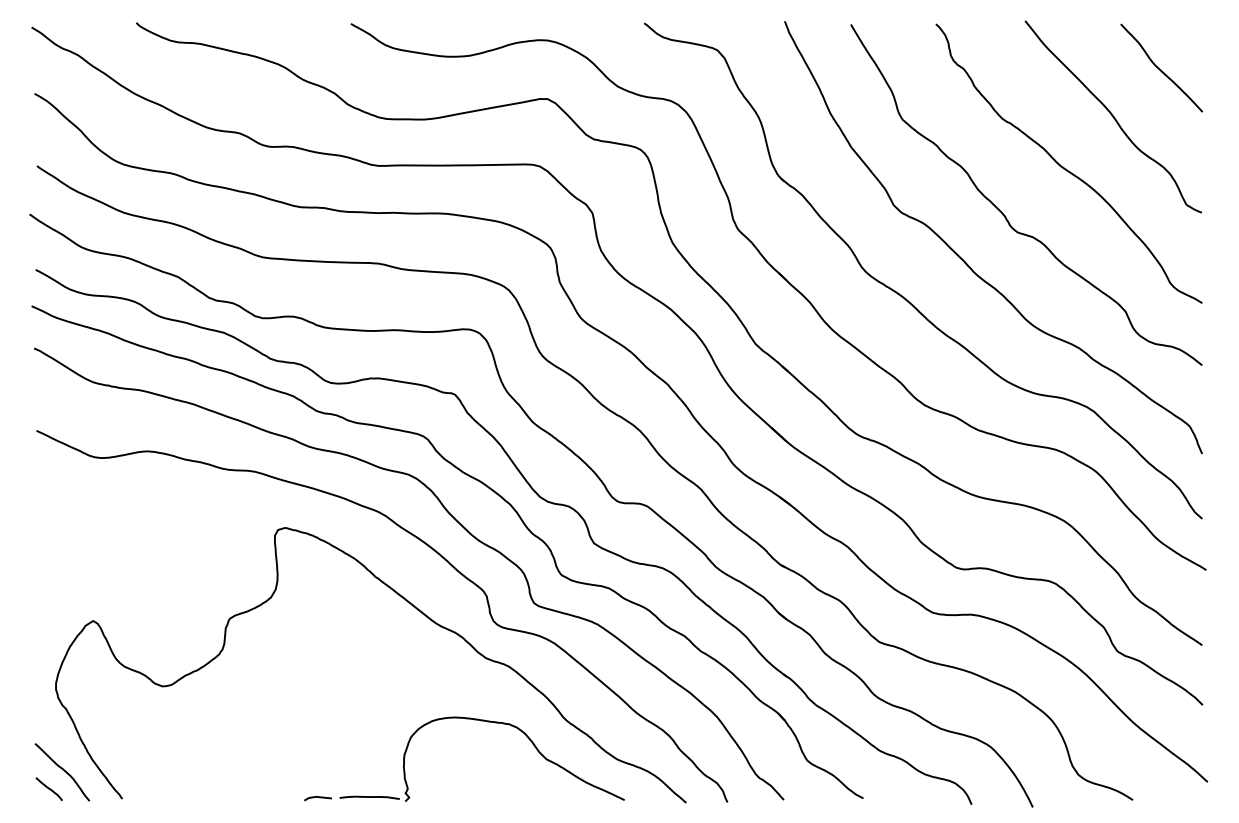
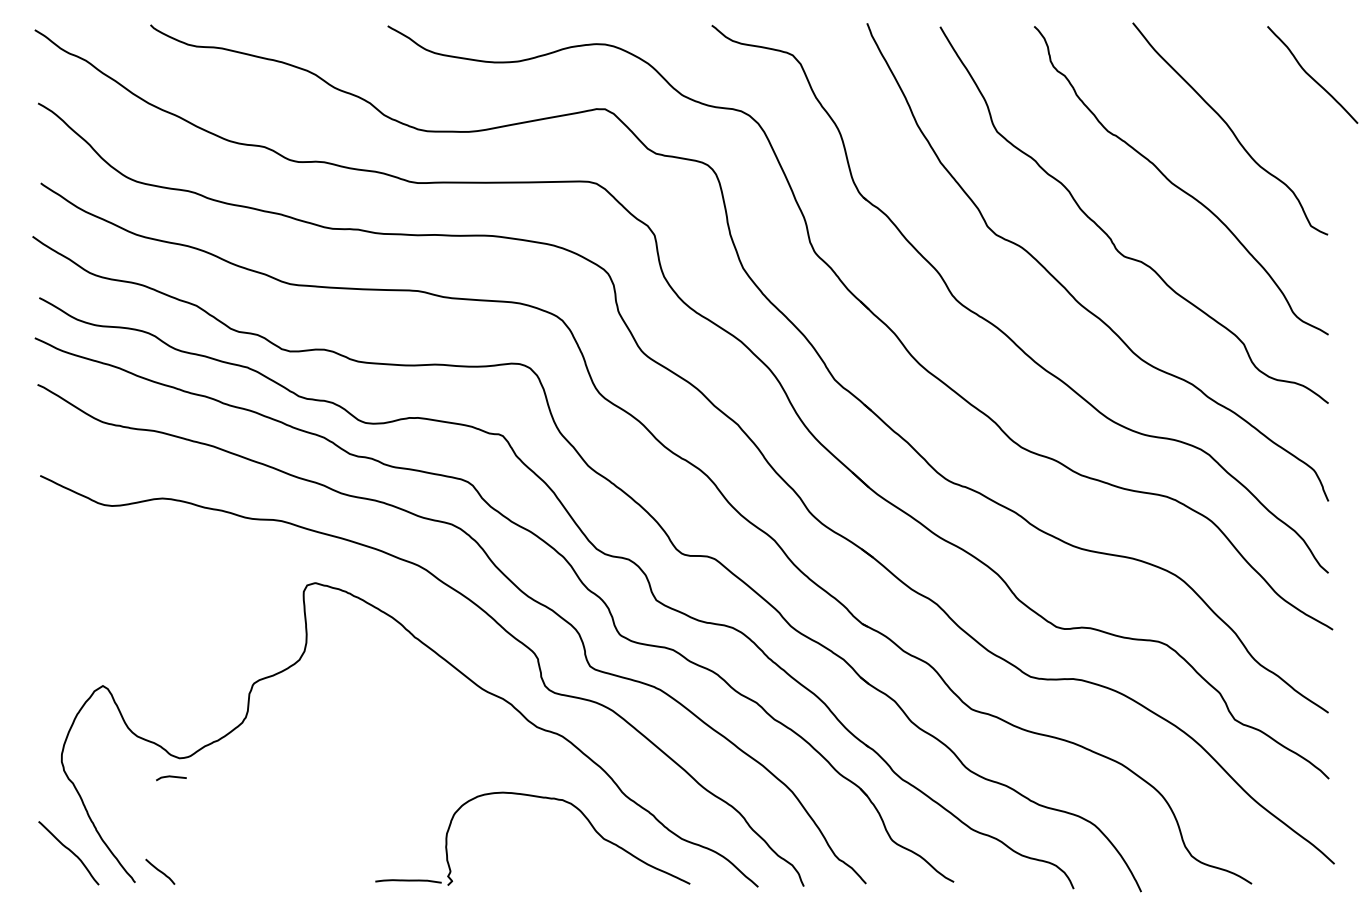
curve: (1159, 68) -> (1310, 75), moved
curve: (49, 788) -> (160, 871), moved
curve: (318, 797) -> (171, 777), moved

